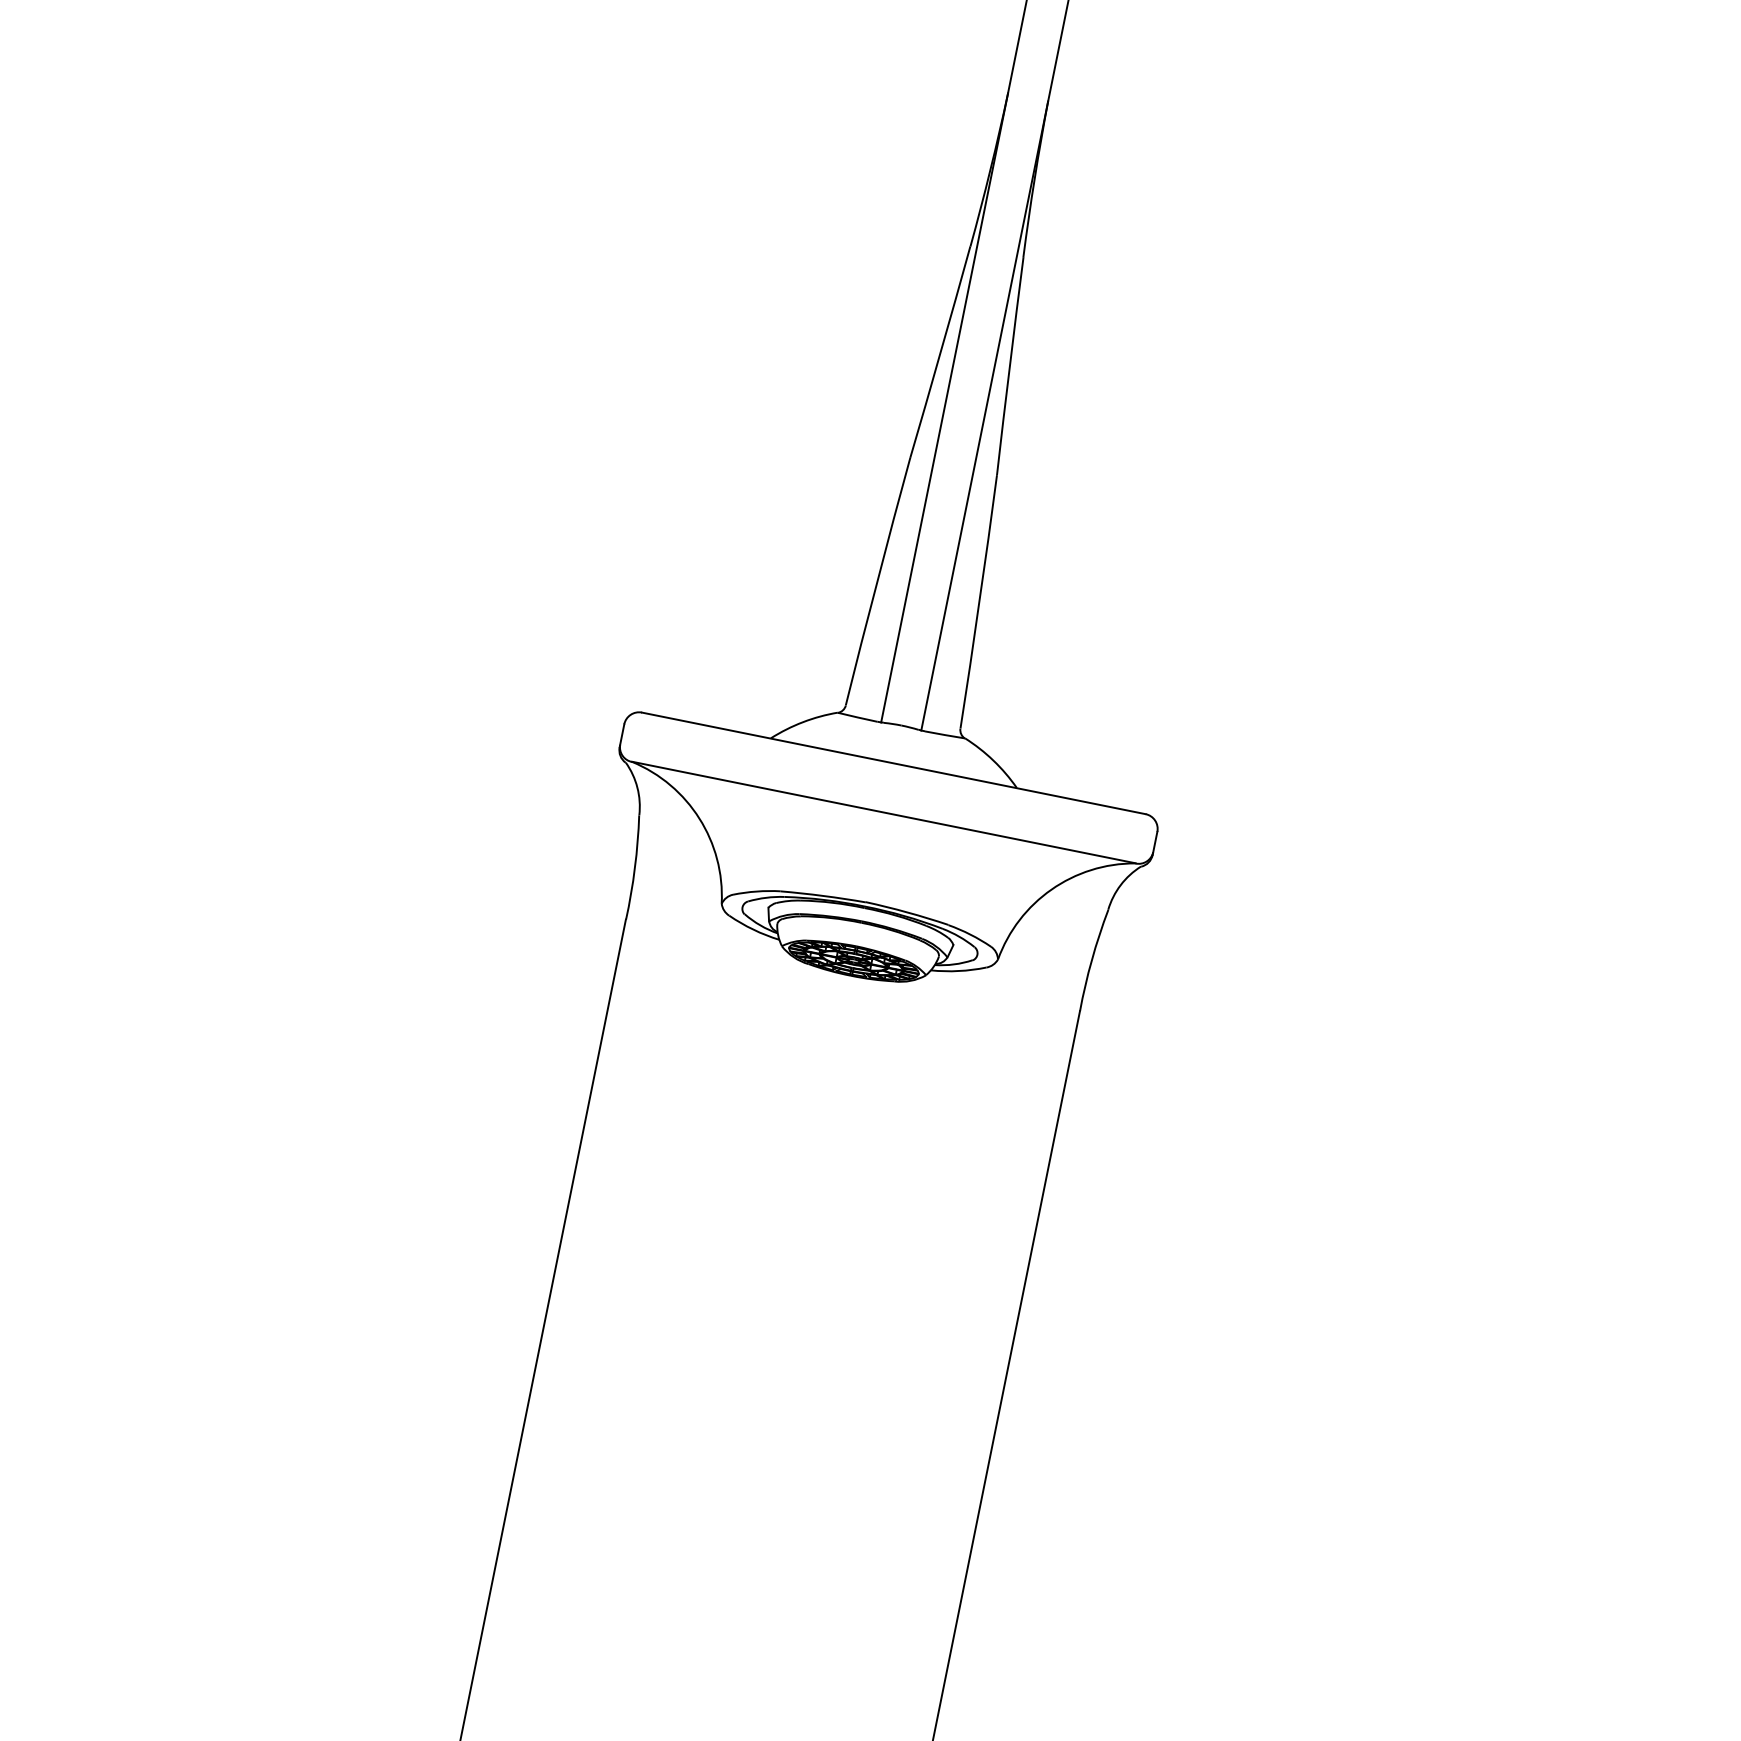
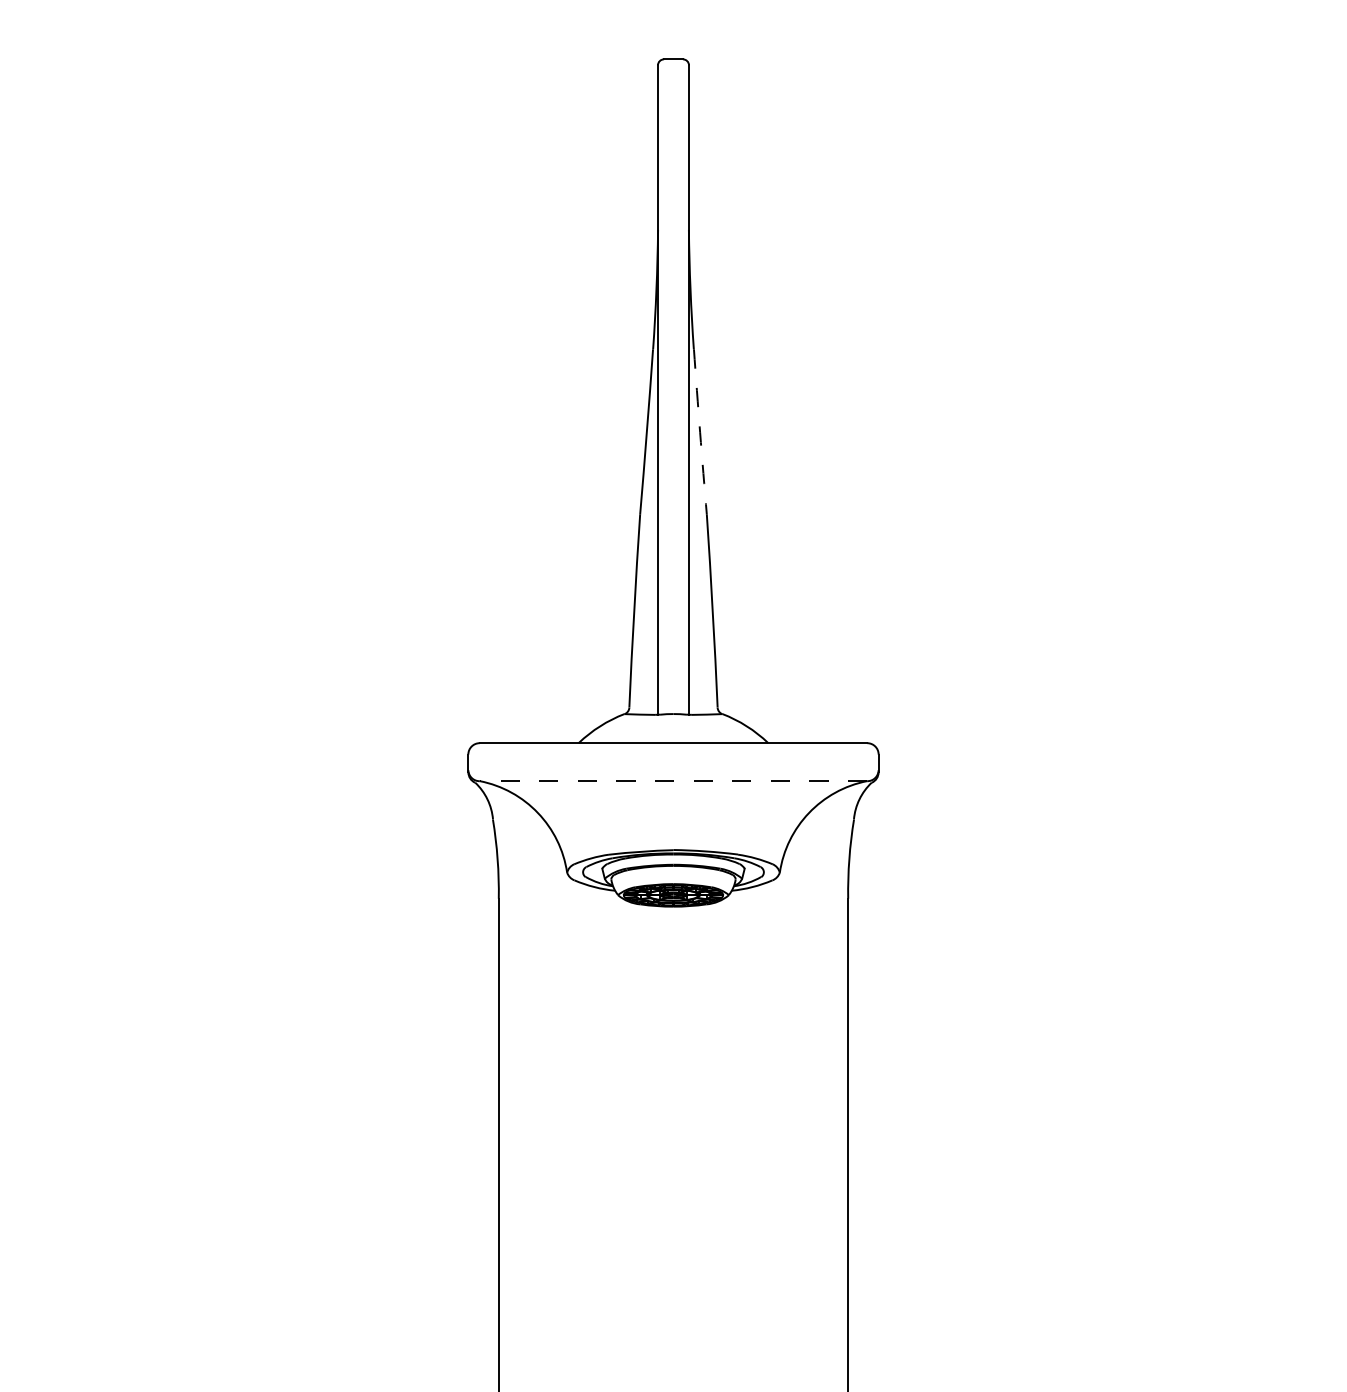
arc: (1010, 366) -> (700, 432), solid -> dashed
line: (883, 813) -> (673, 781), solid -> dashed

